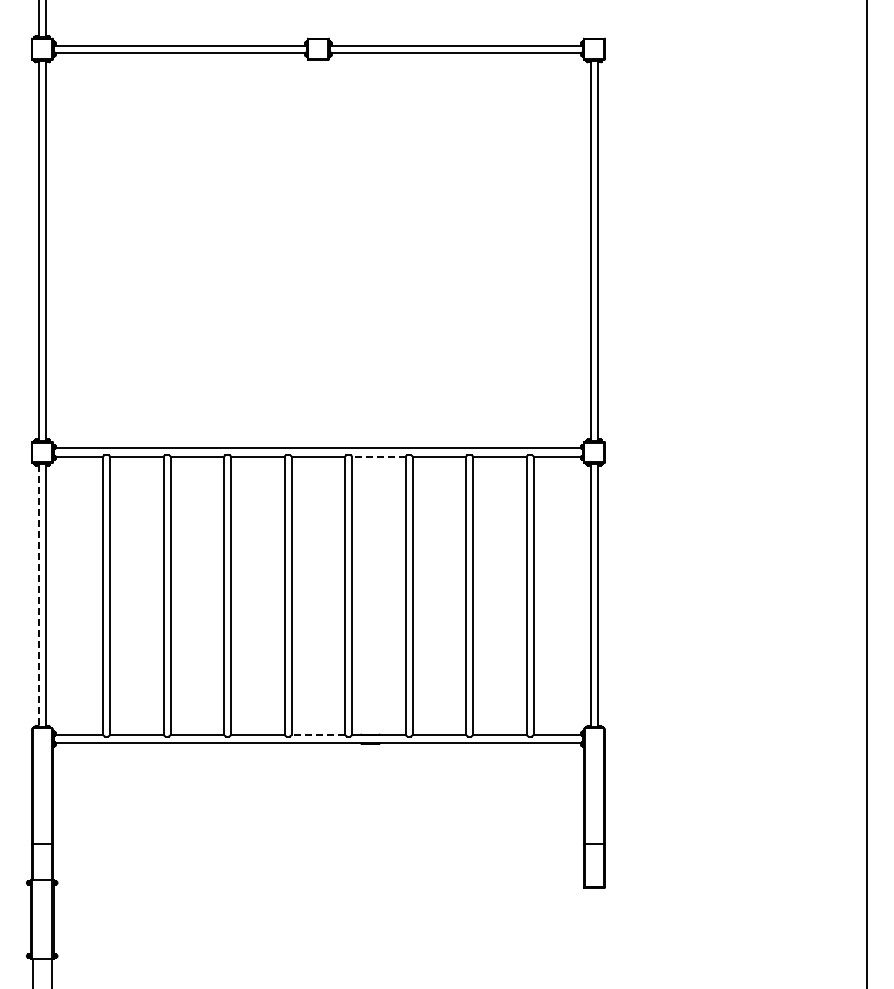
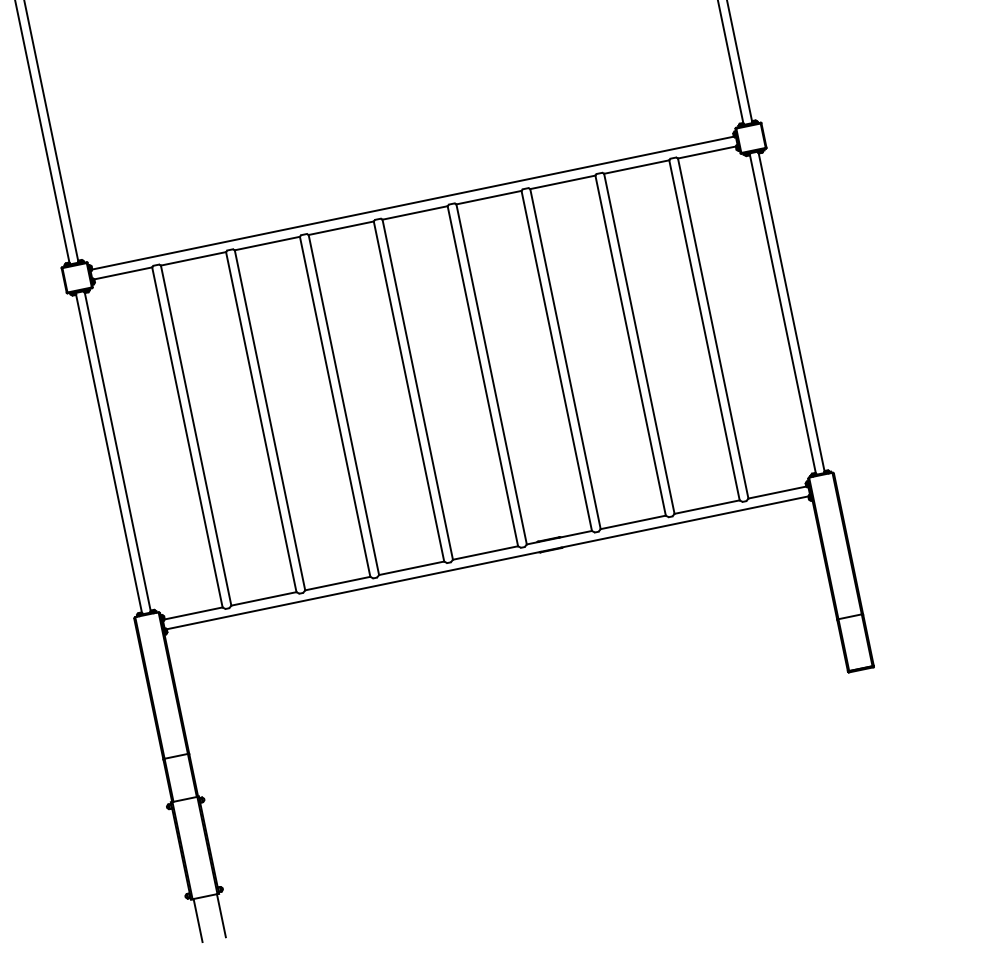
line: (378, 456) -> (488, 197), dashed -> solid
line: (38, 596) -> (108, 454), dashed -> solid
line: (318, 735) -> (485, 553), dashed -> solid

